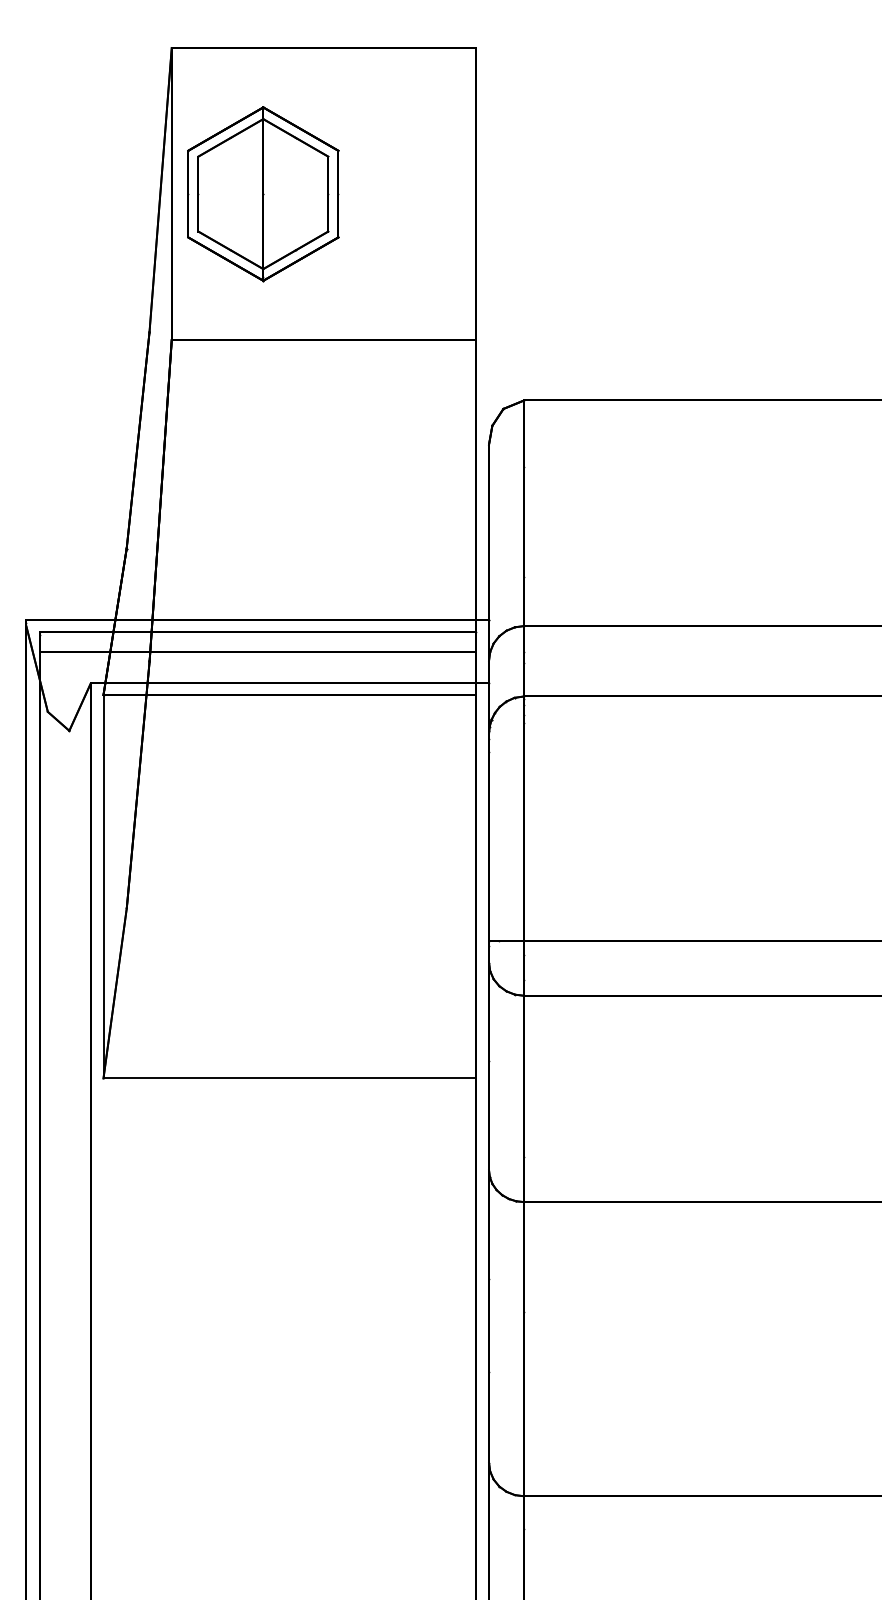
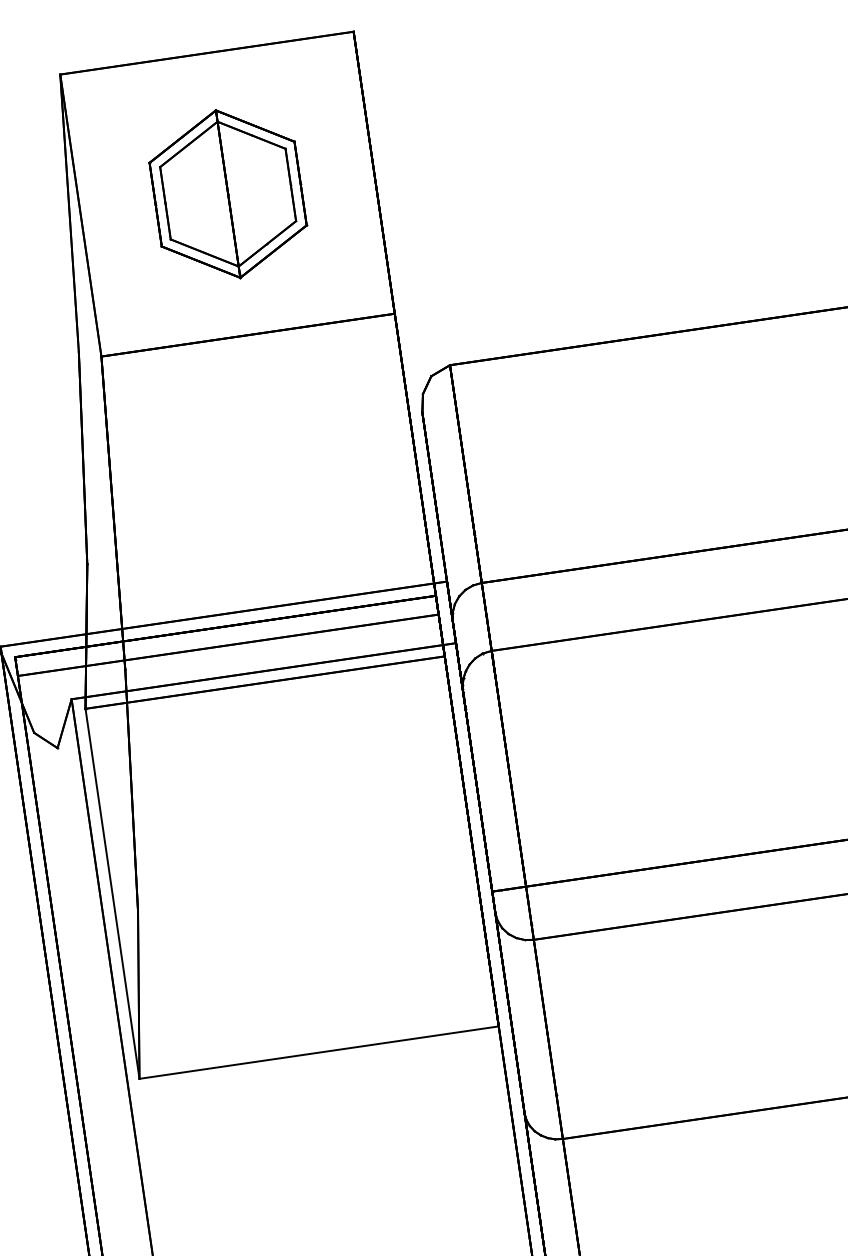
part: (263, 194) -> (228, 194), moved

